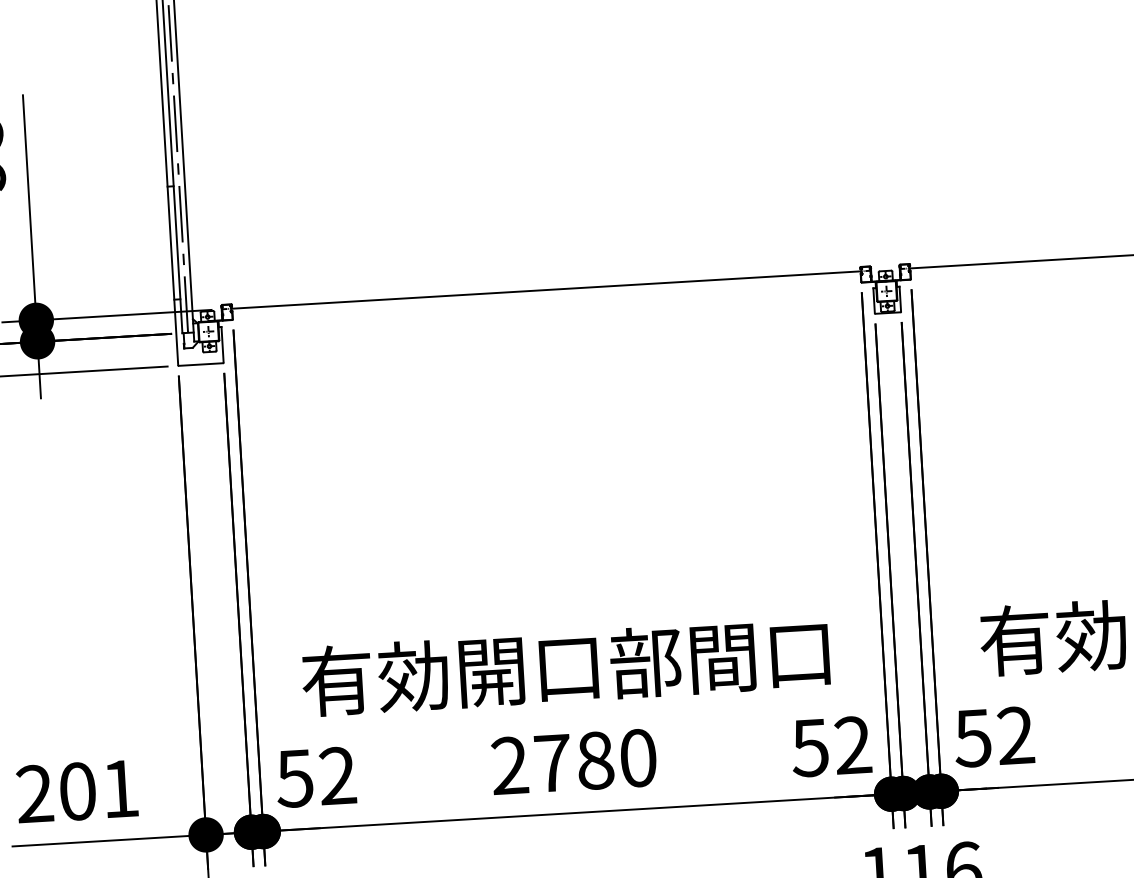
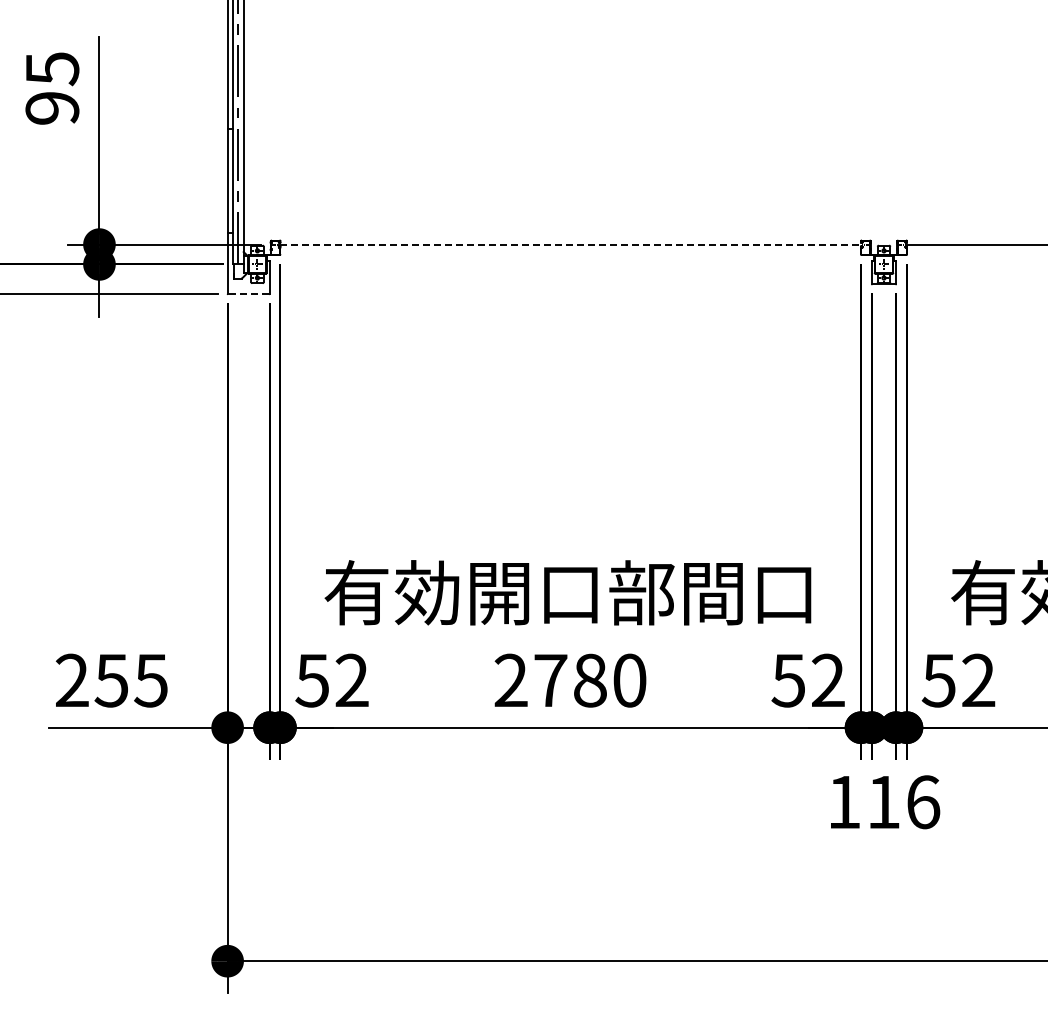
line: (547, 289) -> (571, 244), solid -> dashed
line: (200, 364) -> (248, 294), solid -> dashed
text: (97, 790) -> (130, 680), 201 -> 255

